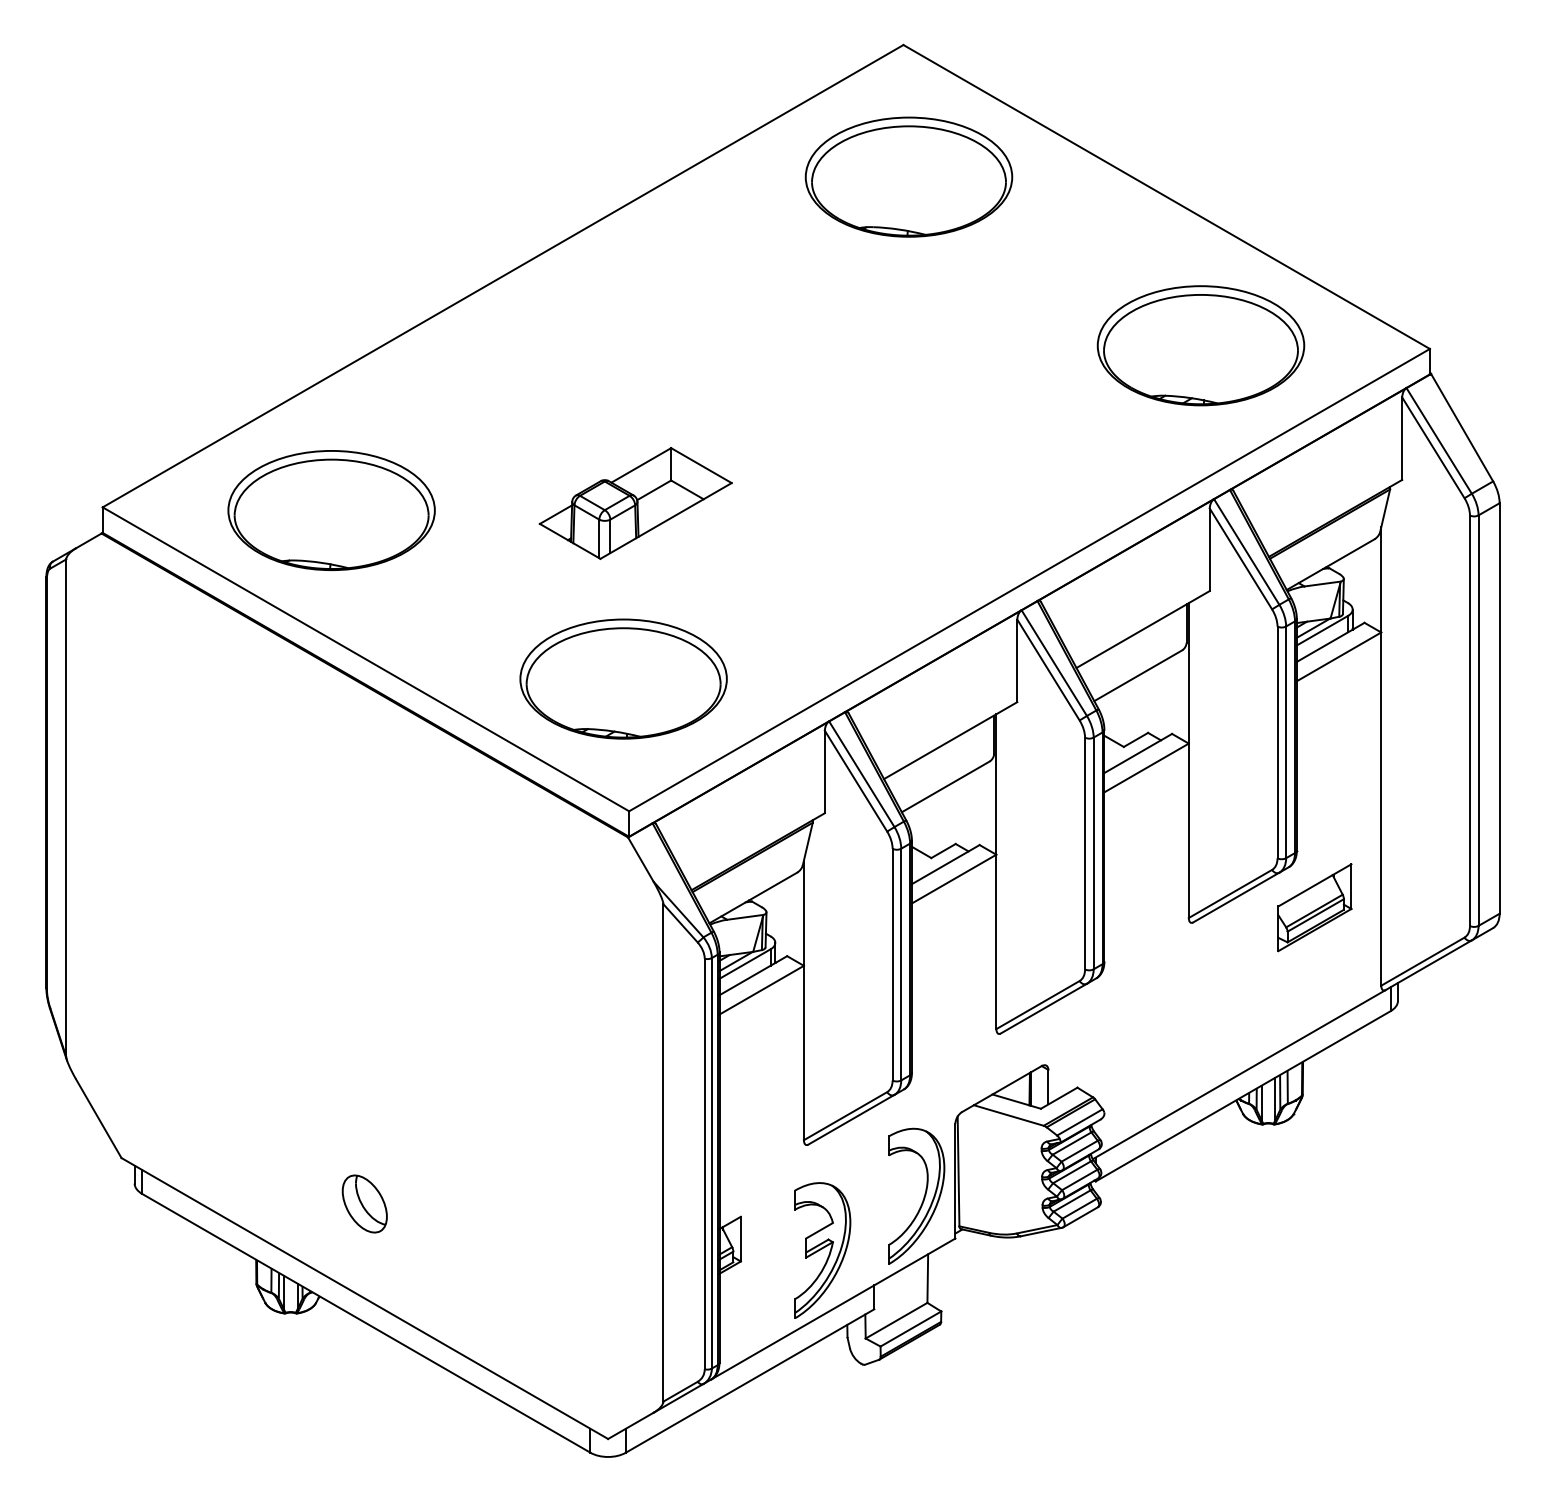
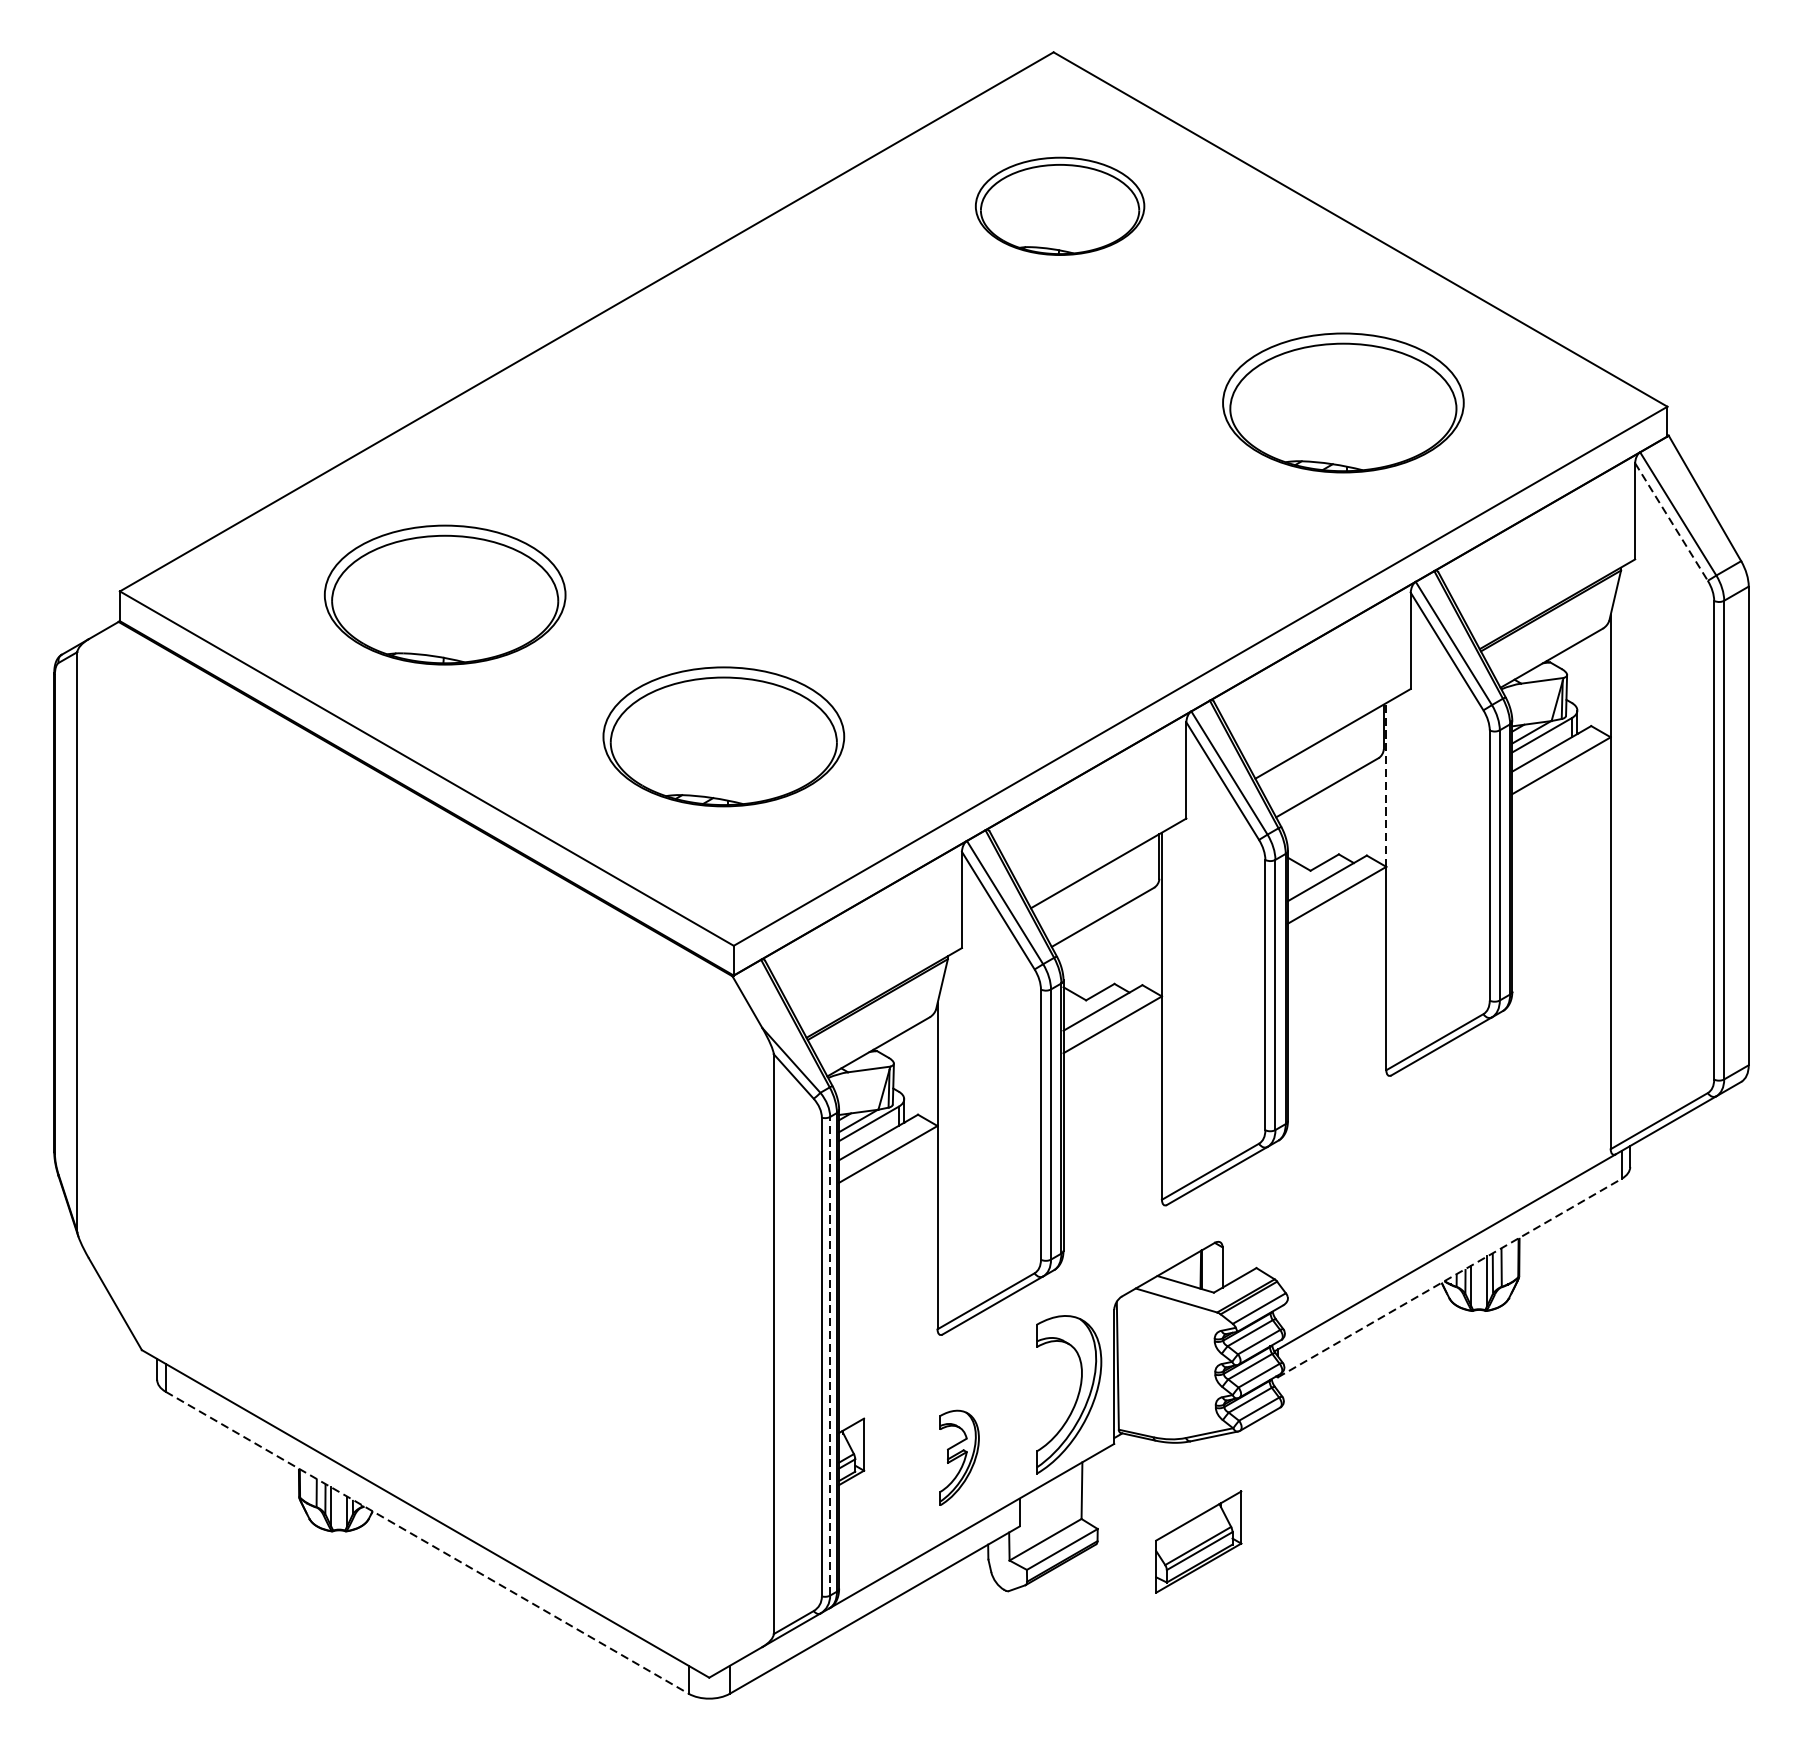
part: (908, 176) -> (1059, 205), size x0.7
part: (1200, 345) -> (1342, 402), moved
line: (1433, 448) -> (1671, 522), solid -> dashed
part: (635, 503) -> (741, 586), removed
part: (331, 510) -> (445, 595), moved
line: (1188, 672) -> (1385, 783), solid -> dashed
part: (623, 678) -> (723, 736), moved
part: (1314, 907) -> (1198, 1541), moved
line: (1243, 1096) -> (1450, 1278), solid -> dashed
line: (711, 1162) -> (829, 1355), solid -> dashed
part: (364, 1203) -> (425, 1403), removed
part: (822, 1250) -> (959, 1457), size x0.6
line: (366, 1323) -> (427, 1543), solid -> dashed

